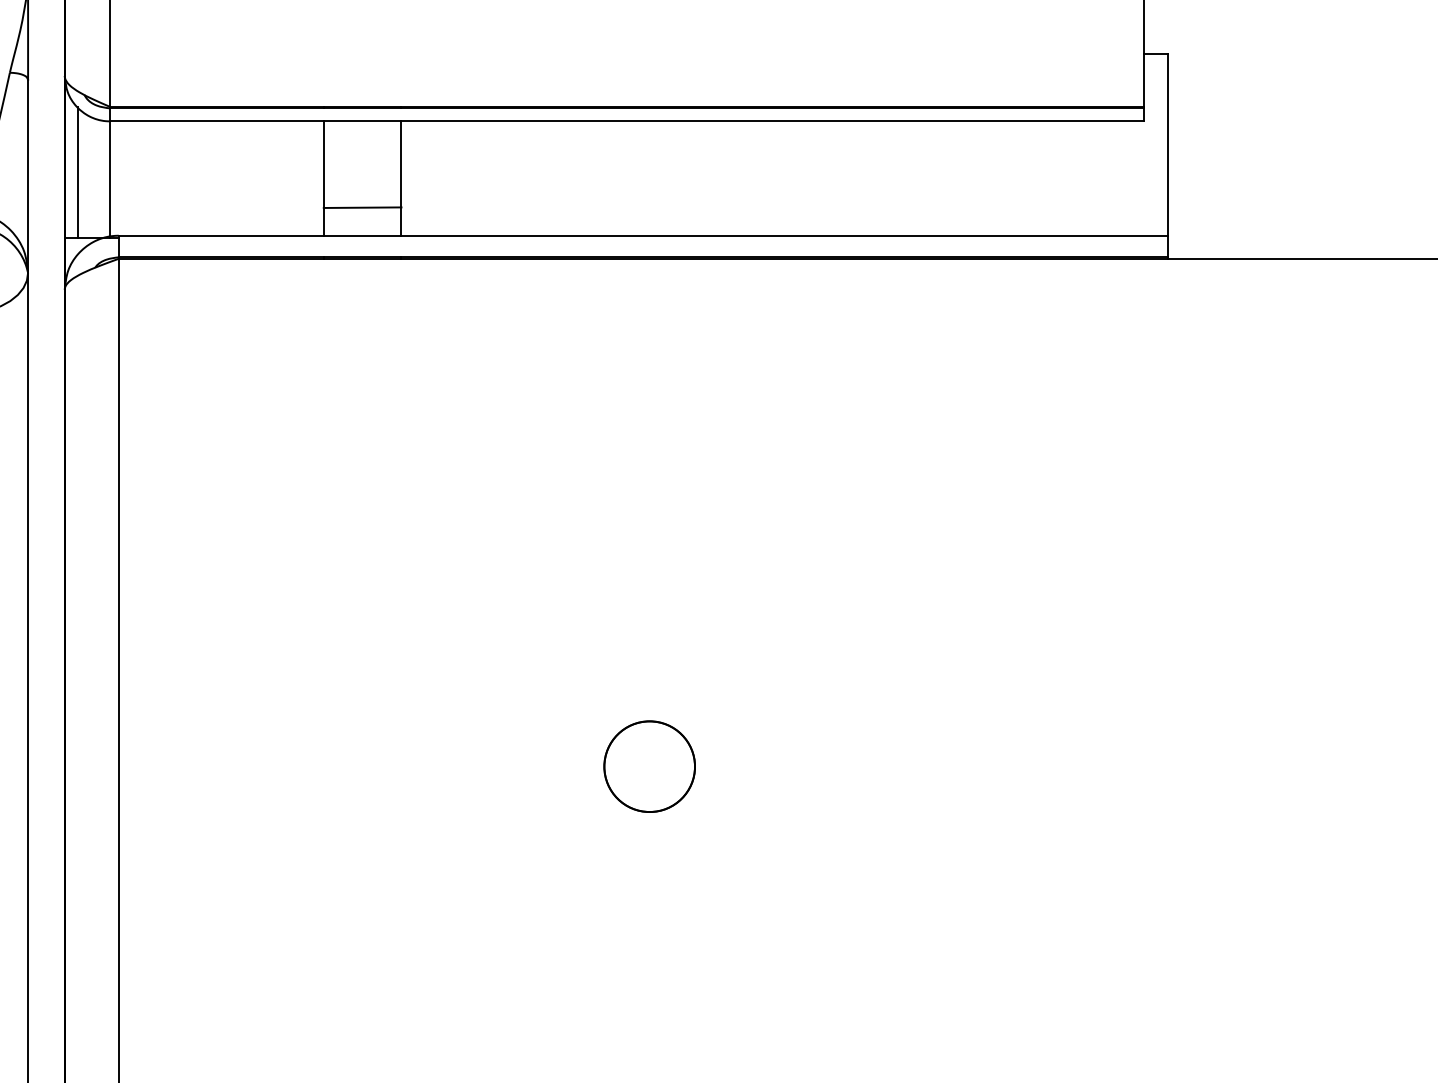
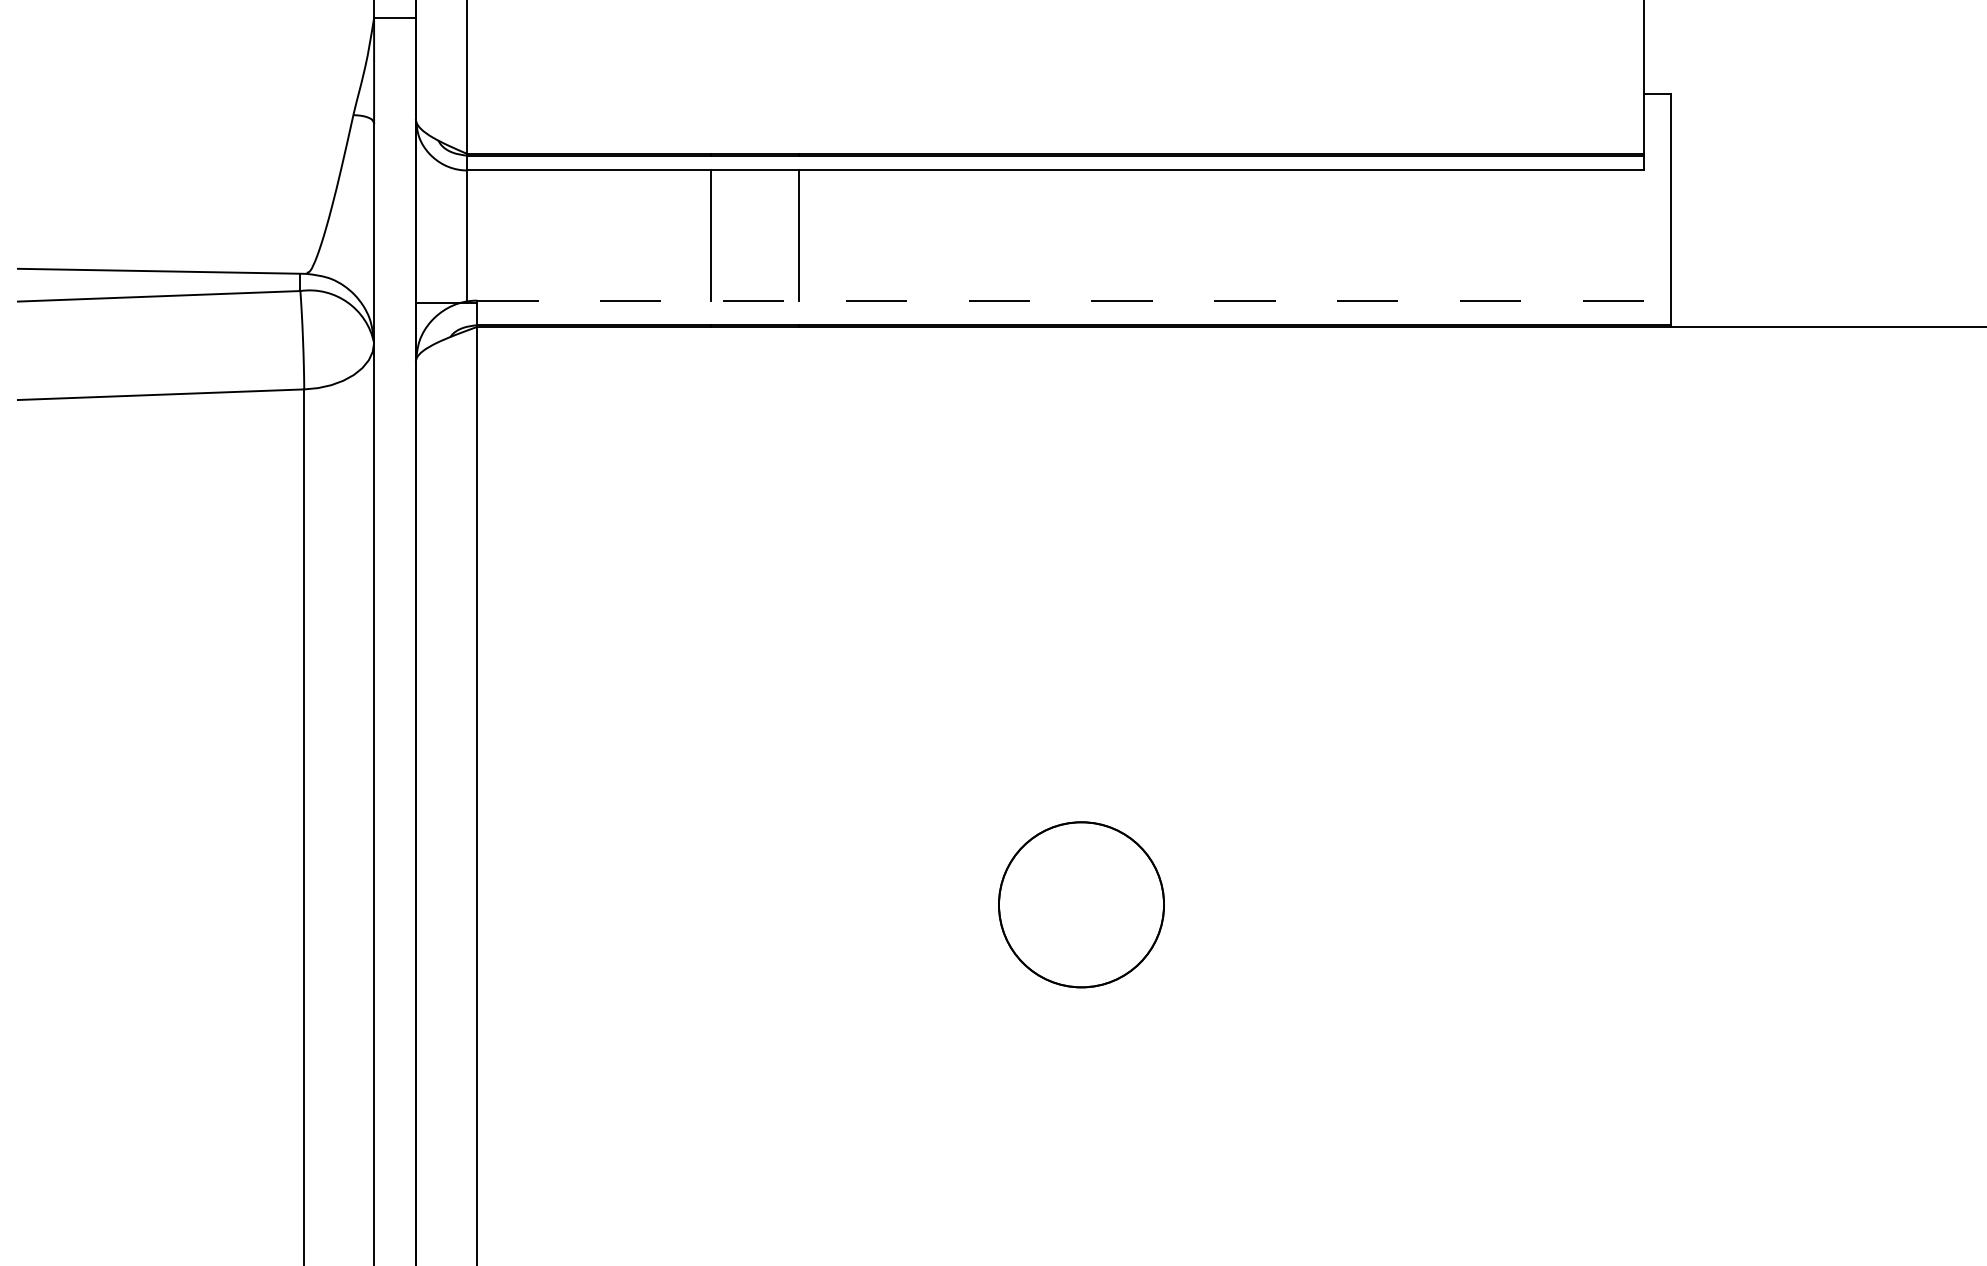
line: (77, 172) -> (430, 228), removed
line: (362, 207) -> (754, 268), removed
line: (643, 235) -> (1074, 300), solid -> dashed
circle: (649, 766) -> (1081, 904), size x1.6

